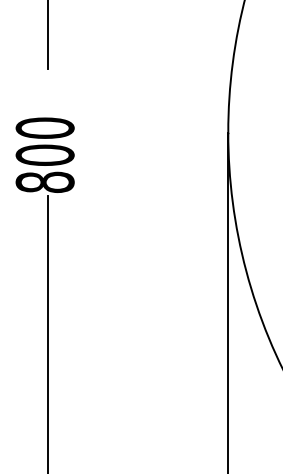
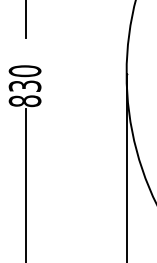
text: (44, 155) -> (24, 86), 800 -> 830

